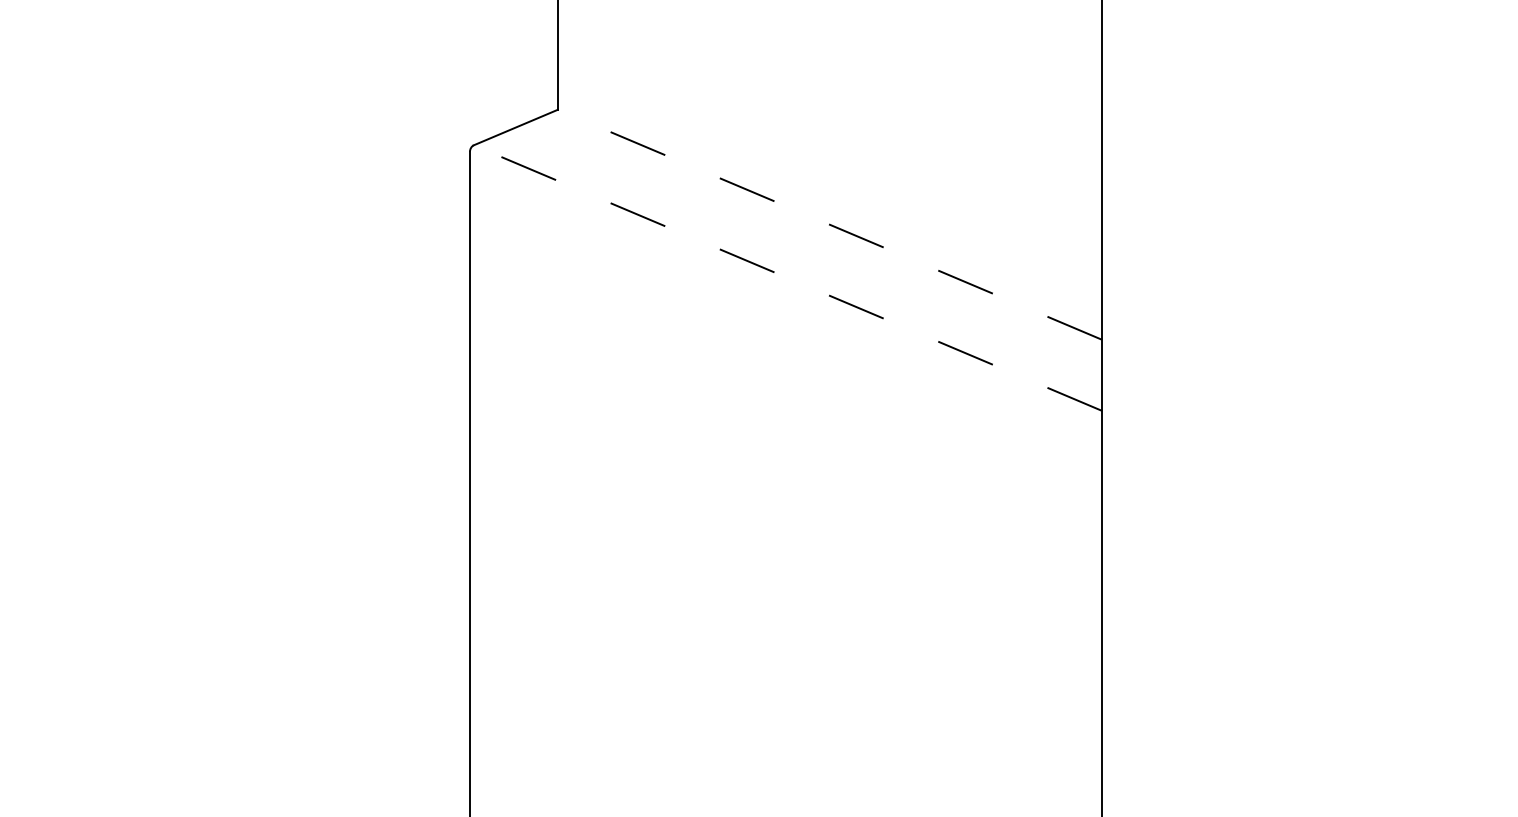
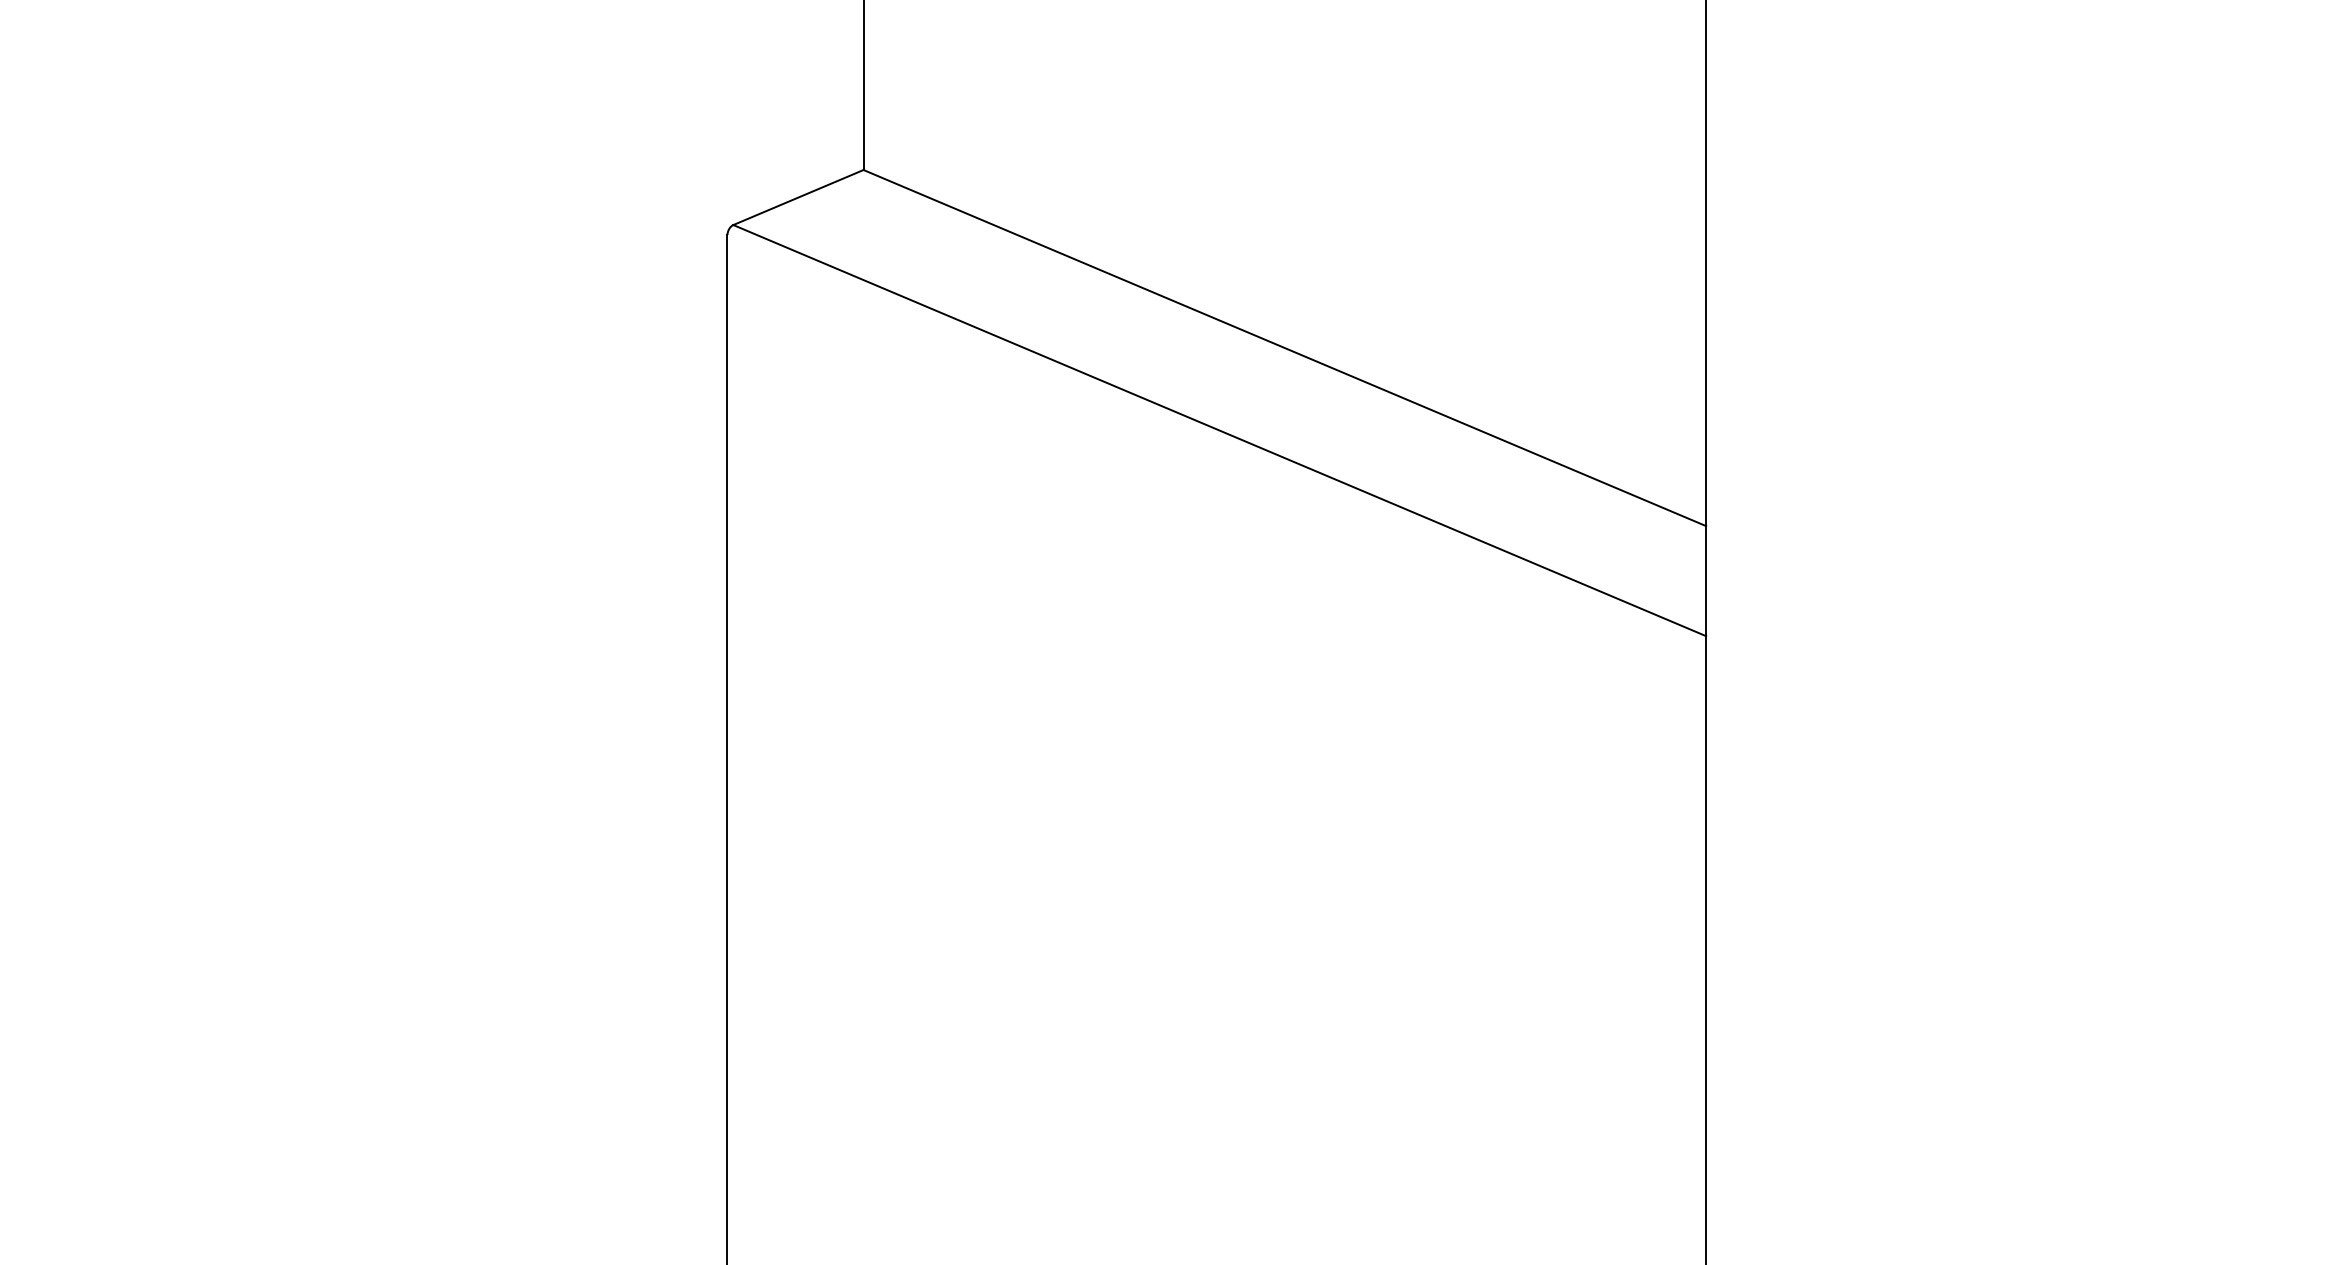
line: (829, 224) -> (1284, 347), dashed -> solid
line: (787, 277) -> (1219, 429), dashed -> solid

